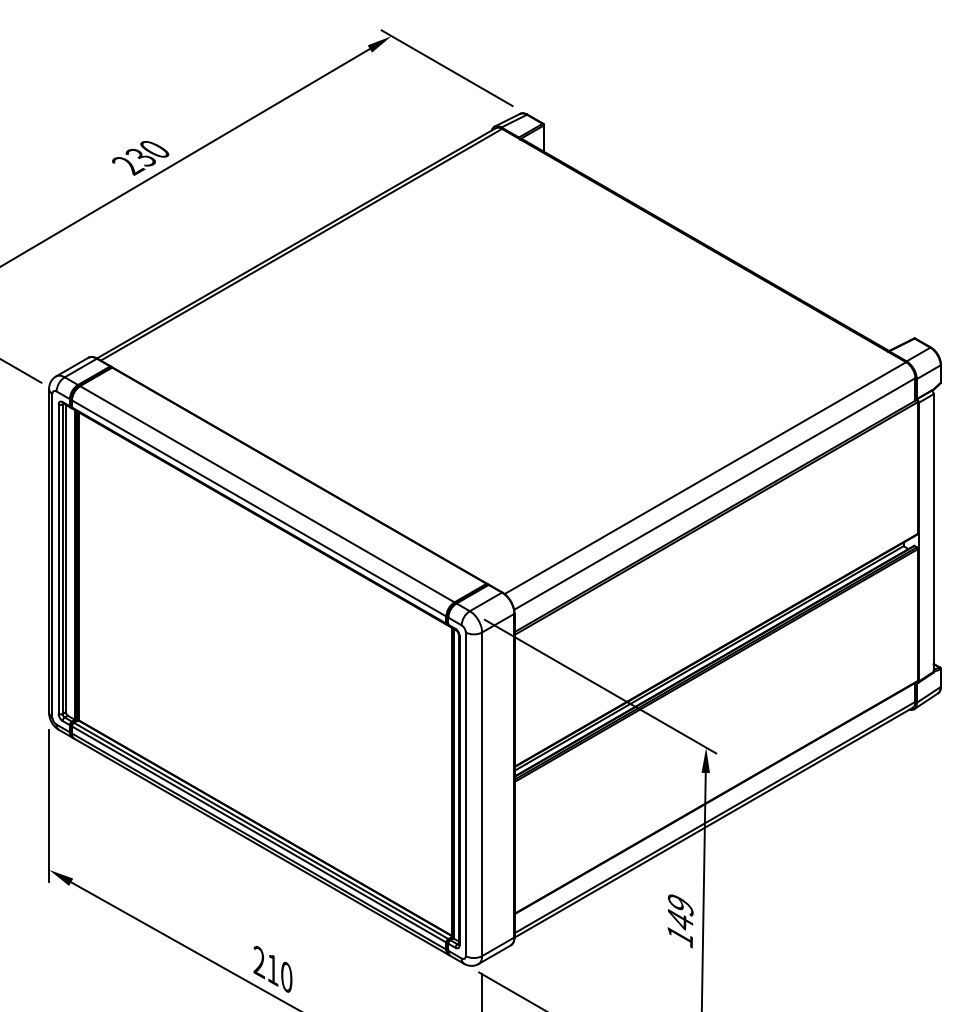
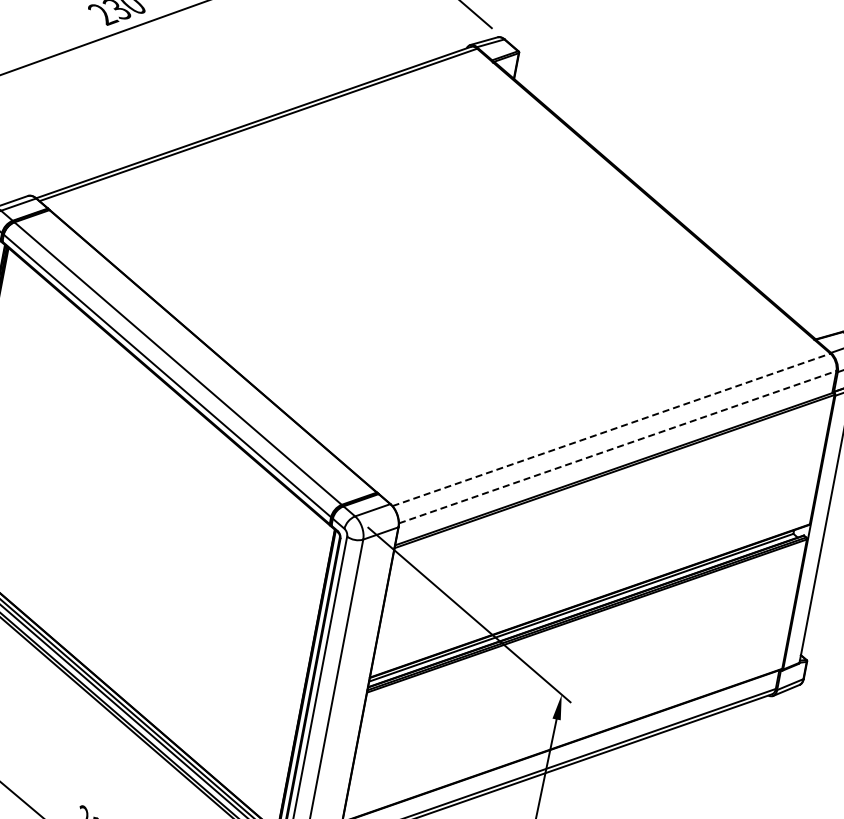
line: (705, 478) -> (611, 430), solid -> dashed
line: (714, 494) -> (617, 447), solid -> dashed

